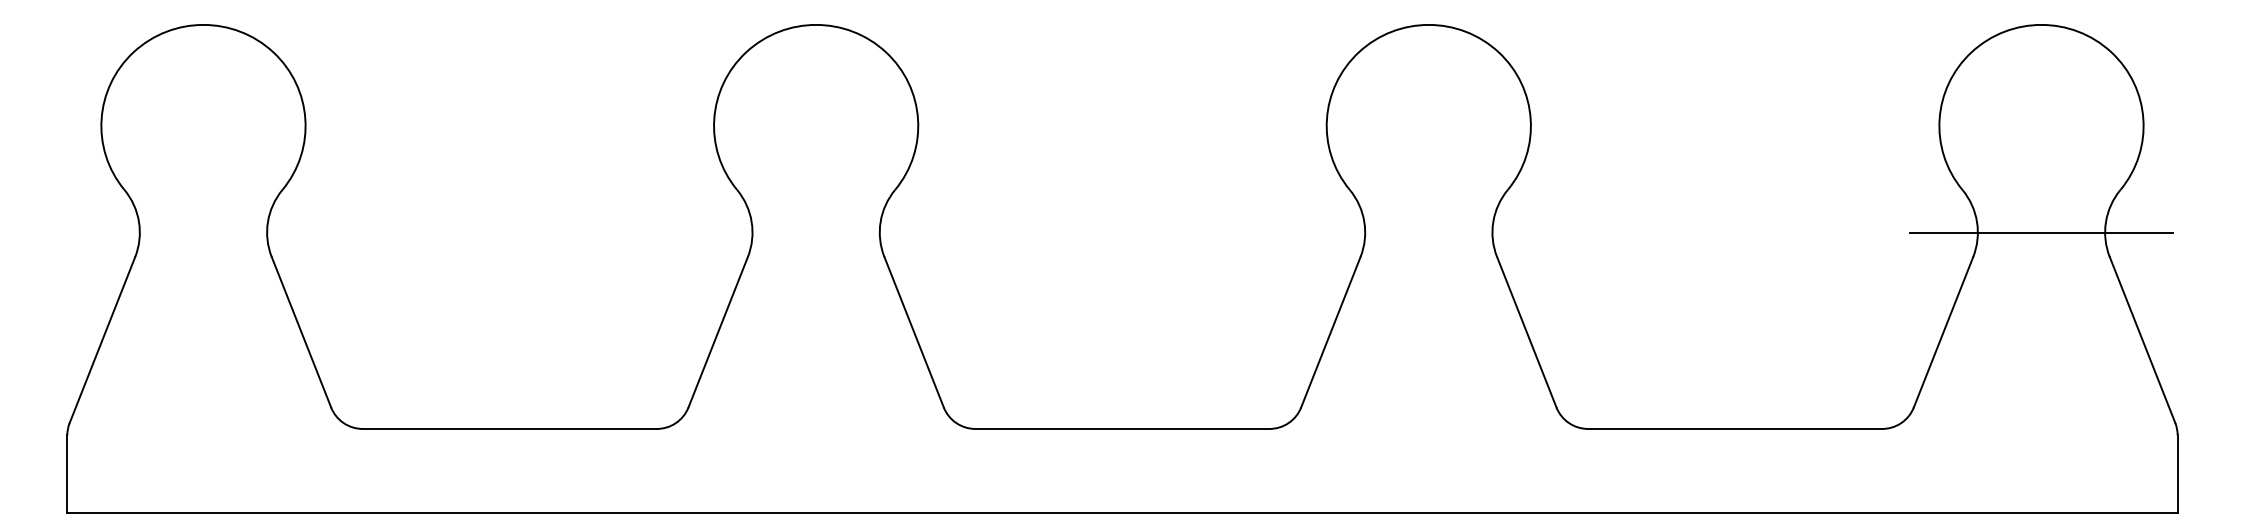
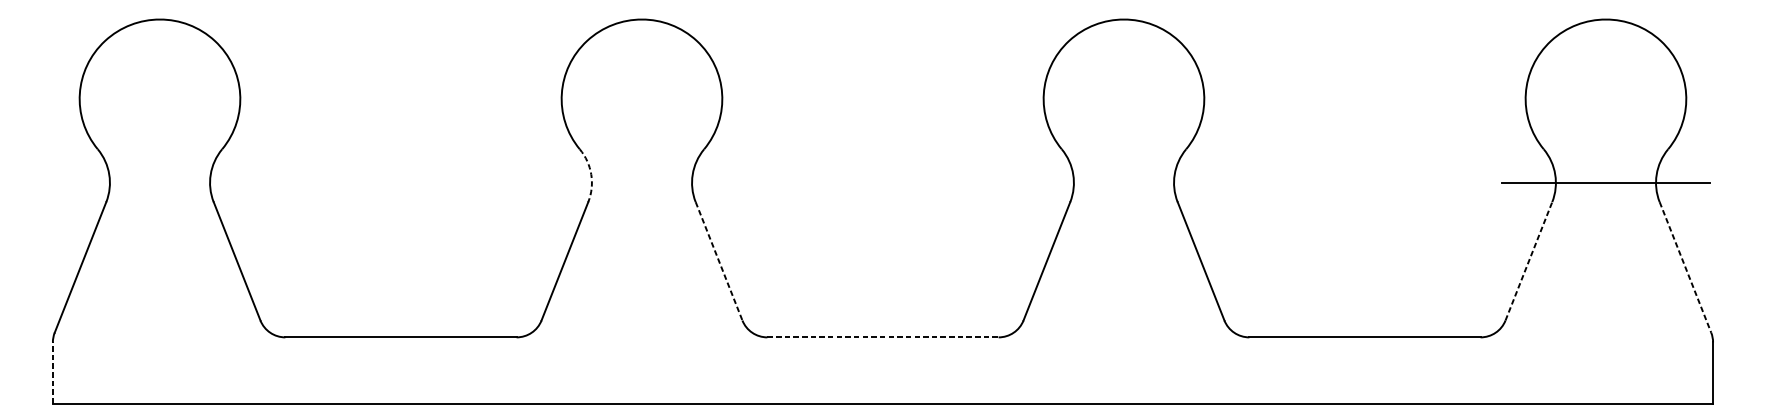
arc: (751, 222) -> (591, 174), solid -> dashed
line: (914, 332) -> (719, 261), solid -> dashed
line: (1943, 332) -> (1528, 261), solid -> dashed
line: (2142, 340) -> (1685, 267), solid -> dashed
line: (1122, 428) -> (883, 337), solid -> dashed
line: (67, 474) -> (53, 373), solid -> dashed

